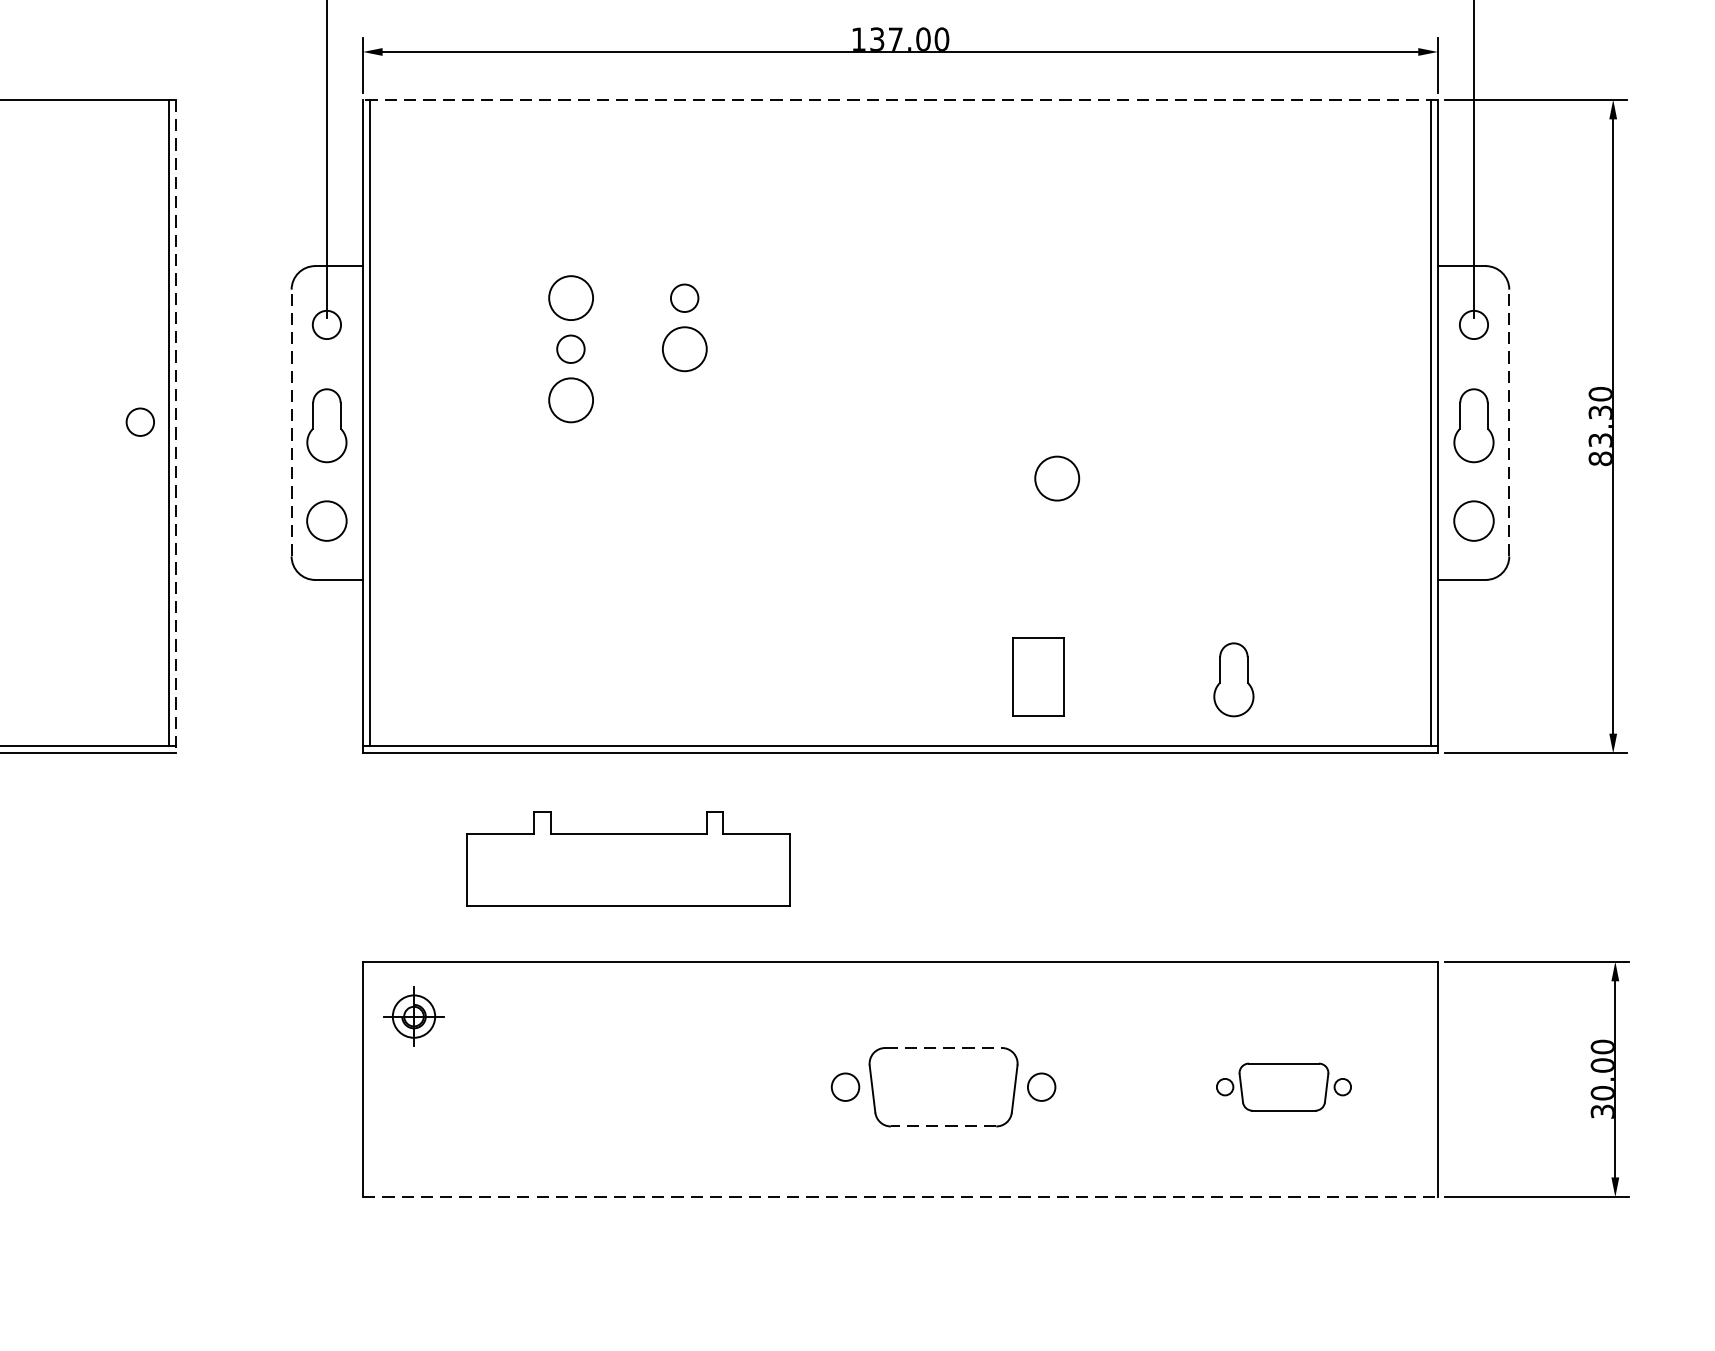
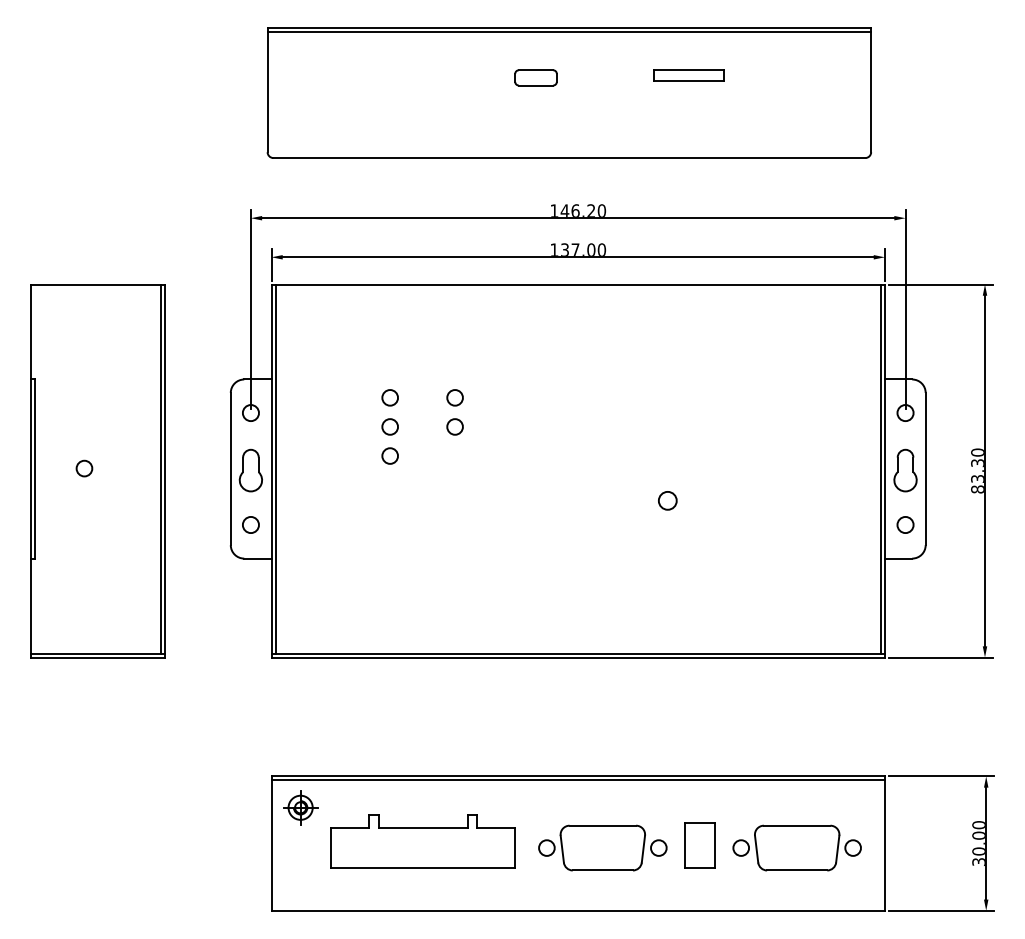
line: (900, 99) -> (578, 284), dashed -> solid
circle: (569, 297) -> (389, 397), size x0.62
circle: (683, 348) -> (454, 426), size x0.62
circle: (569, 399) -> (389, 455), size x0.62
circle: (140, 422) -> (84, 468), moved
line: (291, 422) -> (230, 468), dashed -> solid
line: (1508, 422) -> (925, 468), dashed -> solid
line: (177, 427) -> (165, 471), dashed -> solid
circle: (1056, 478) -> (667, 500), size x0.71
circle: (326, 520) -> (250, 524), size x0.71
circle: (1473, 520) -> (905, 524), size x0.71
part: (1037, 676) -> (699, 845), moved
part: (1233, 679) -> (768, 615), removed
part: (627, 858) -> (422, 841), moved
line: (899, 968) -> (577, 780), added
line: (944, 1047) -> (603, 825), dashed -> solid
part: (1282, 1086) -> (796, 847), size x1.67
line: (942, 1126) -> (602, 870), dashed -> solid
line: (900, 1196) -> (578, 910), dashed -> solid

